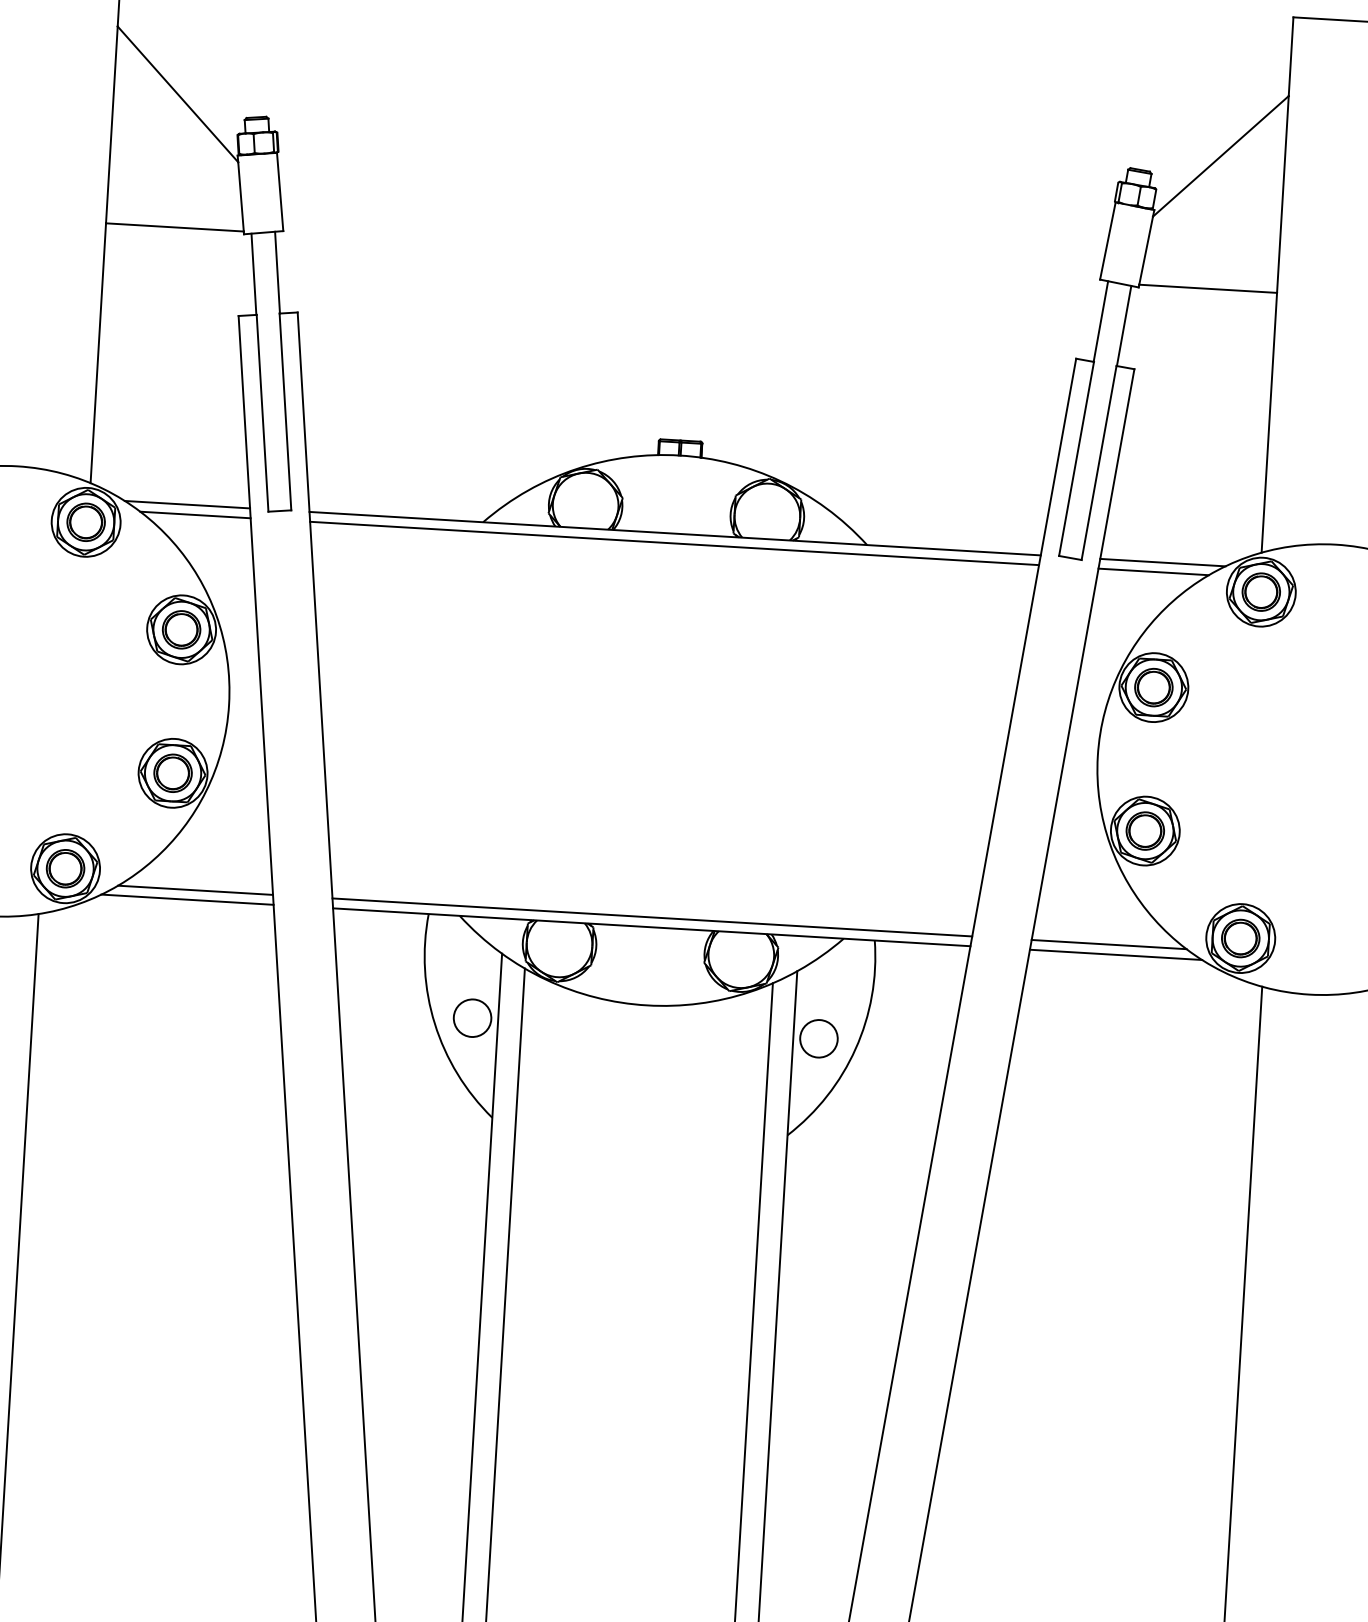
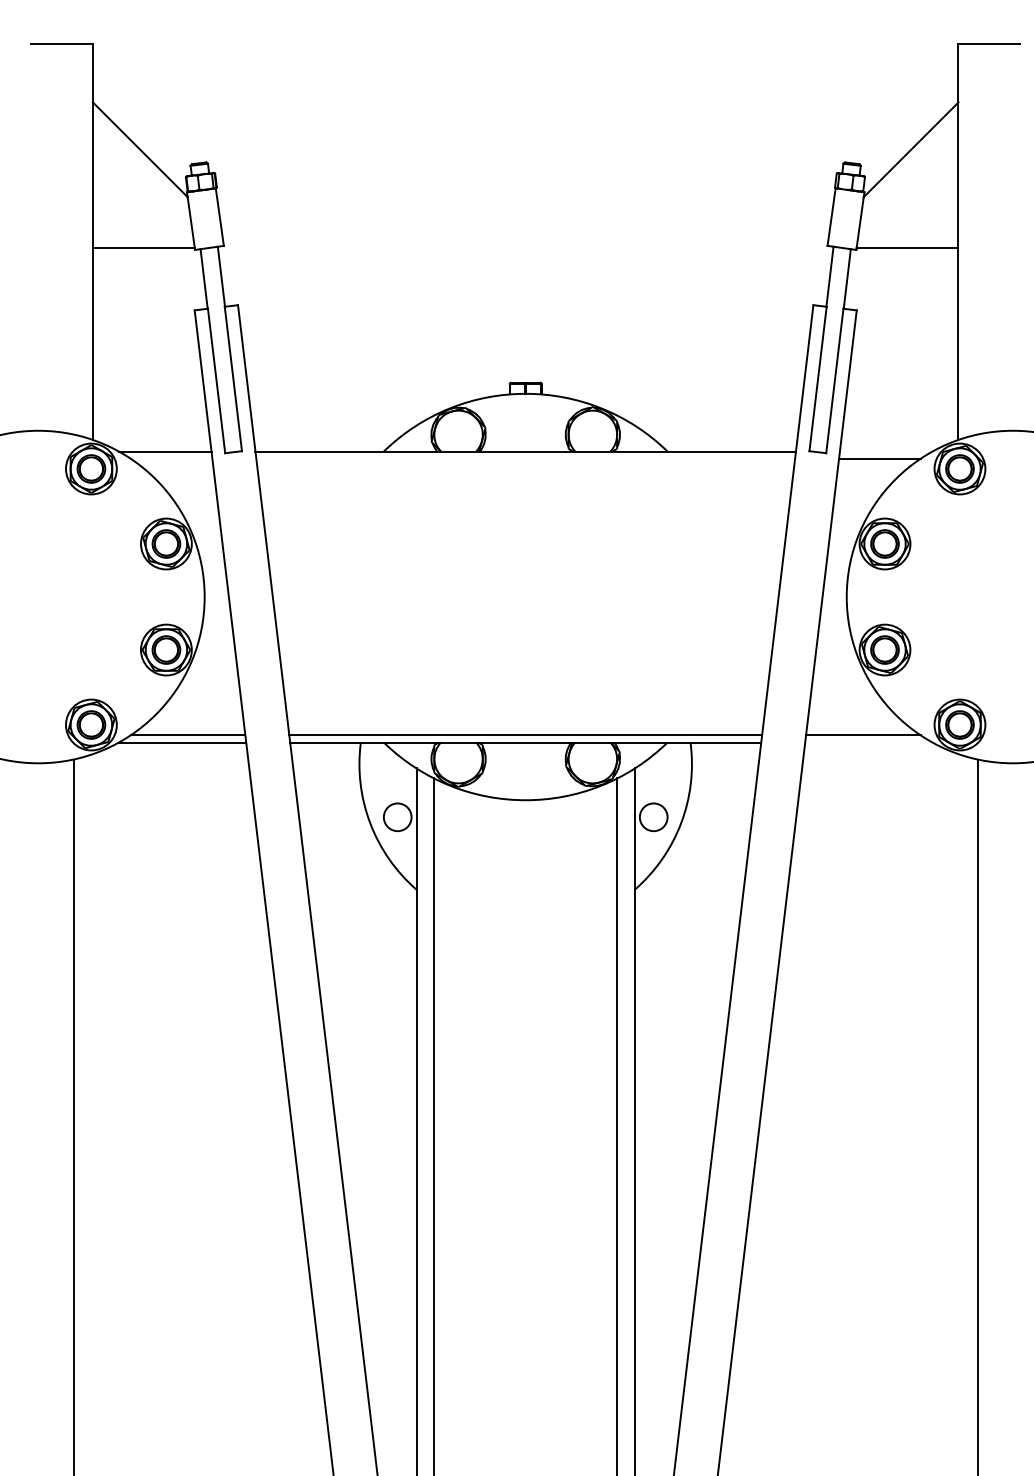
line: (195, 514) -> (171, 458), removed
line: (674, 543) -> (525, 458), removed
line: (1161, 562) -> (885, 451), removed
line: (1115, 954) -> (868, 742), removed

